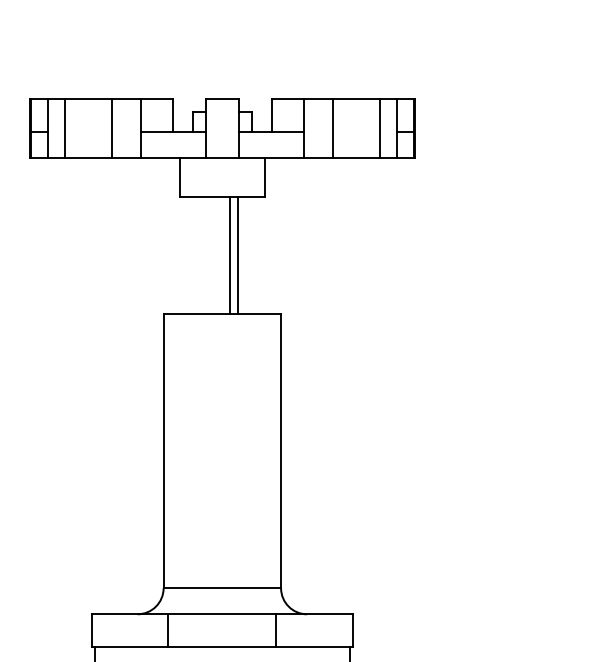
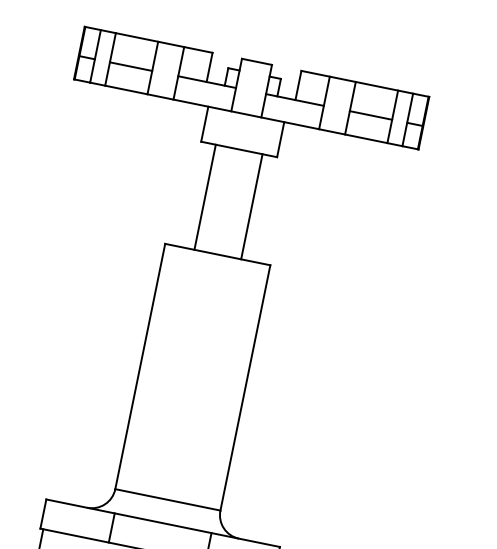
line: (87, 131) -> (130, 66), added
line: (355, 131) -> (370, 115), added
line: (230, 255) -> (251, 206), moved
line: (238, 255) -> (205, 197), moved

